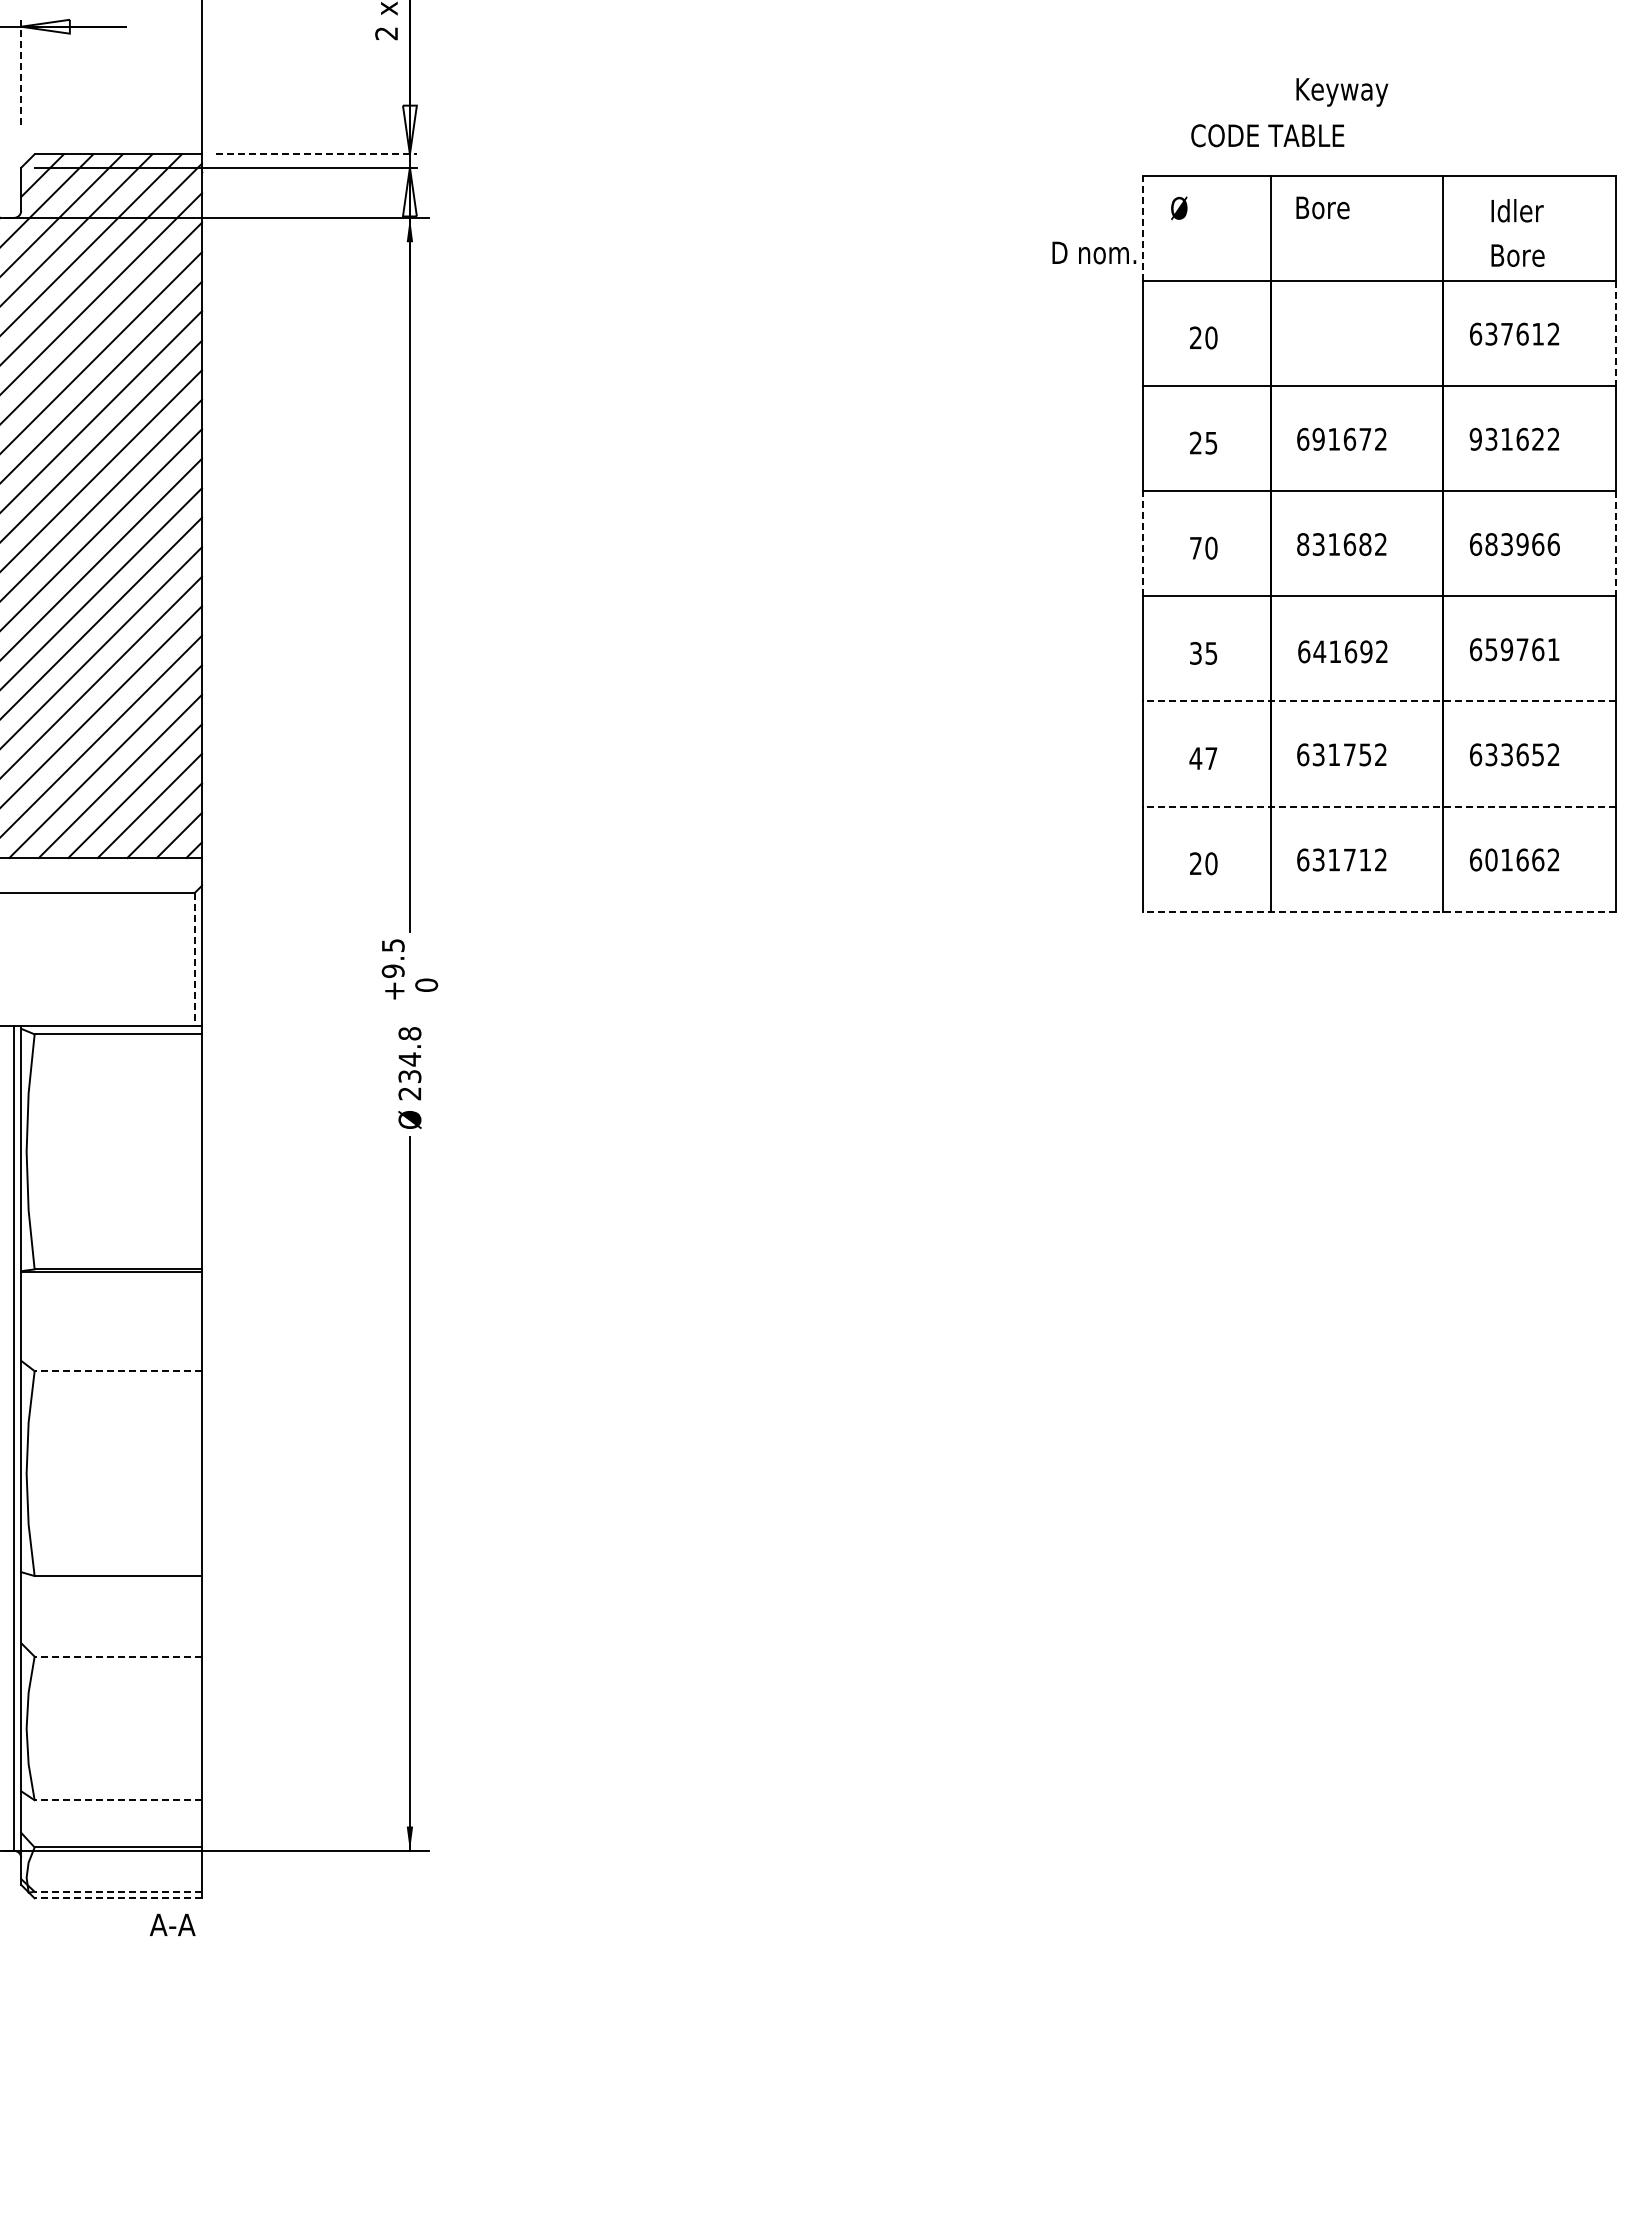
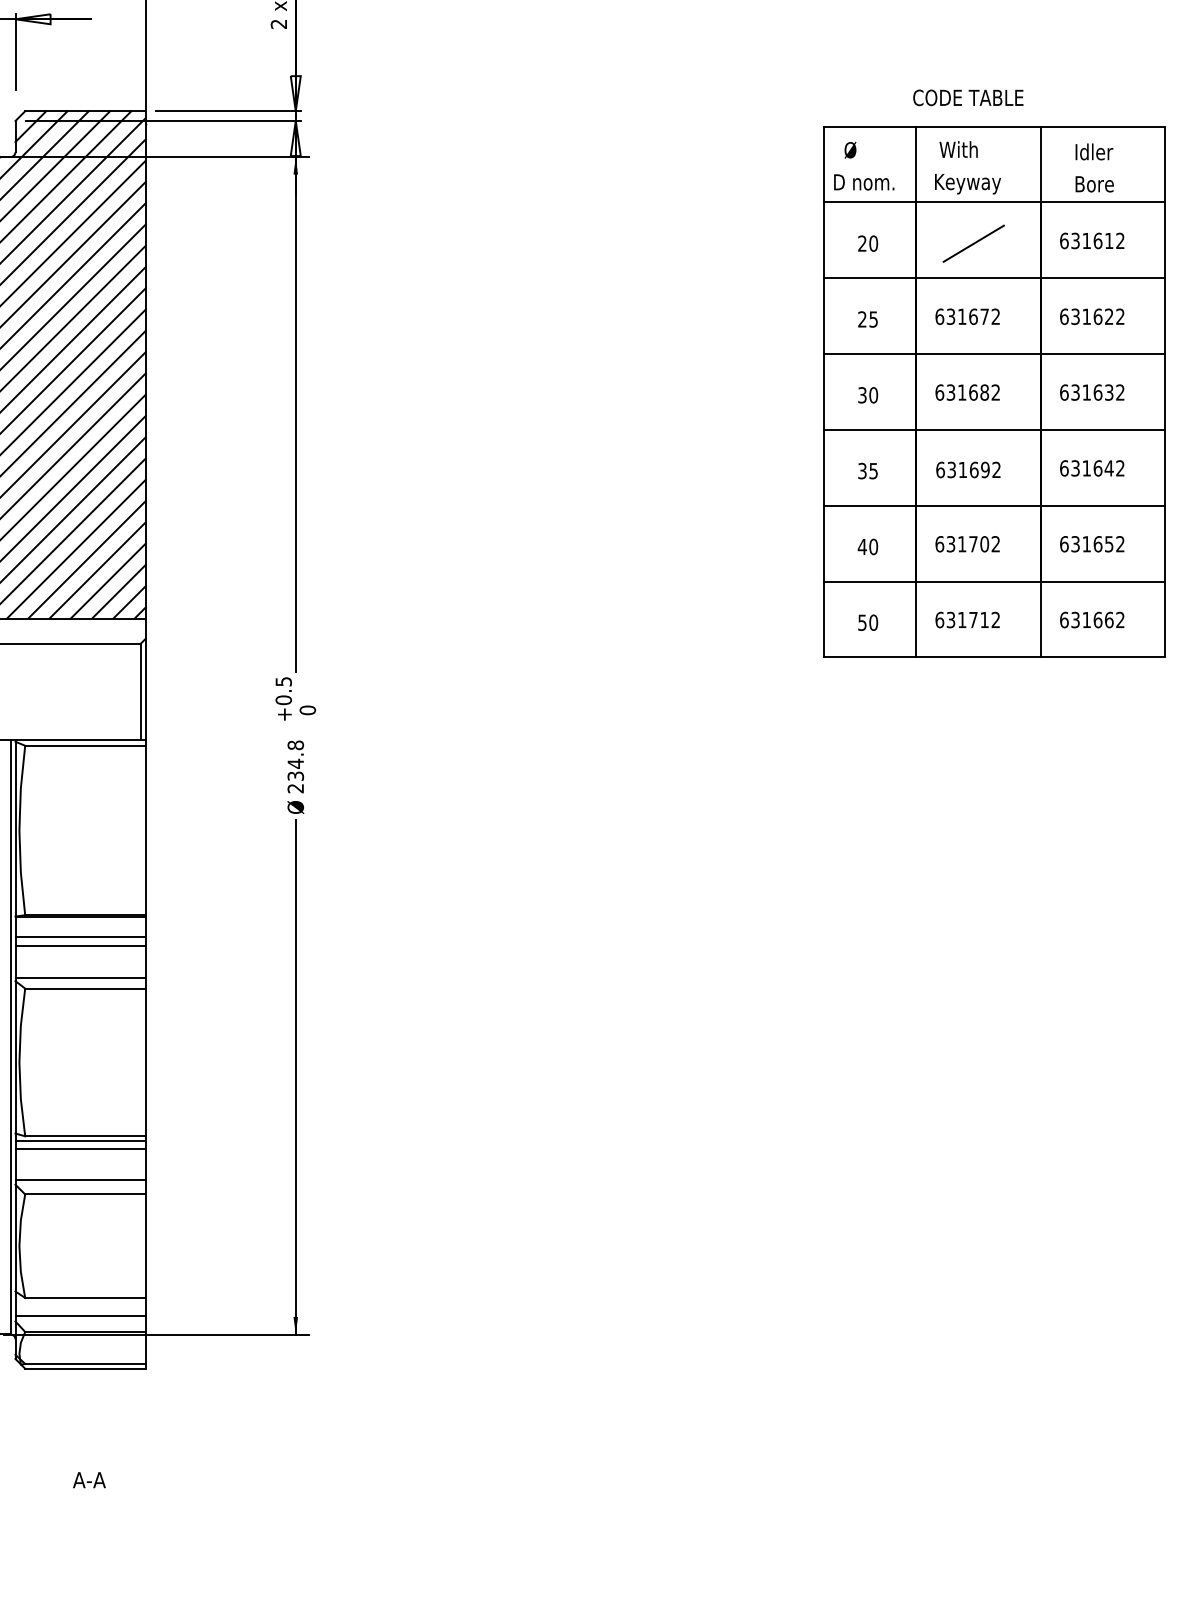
line: (21, 72) -> (15, 52), dashed -> solid
text: (1342, 92) -> (968, 184), moved
text: (1267, 135) -> (968, 97), moved
line: (316, 154) -> (228, 111), dashed -> solid
text: (1325, 207) -> (955, 149), Bore -> With
line: (1142, 228) -> (823, 164), dashed -> solid
text: (1094, 252) -> (864, 182), moved
line: (1616, 333) -> (1165, 240), dashed -> solid
text: (1506, 334) -> (1086, 241), 637612 -> 631612
line: (1350, 338) -> (973, 244), added
text: (1475, 438) -> (1064, 316), 931622 -> 631622
text: (1318, 439) -> (950, 316), 691672 -> 631672
line: (1142, 543) -> (823, 391), dashed -> solid
line: (1616, 543) -> (1165, 391), dashed -> solid
text: (1303, 544) -> (940, 392), 831682 -> 631682
text: (1522, 544) -> (1097, 392), 683966 -> 631632
text: (1195, 547) -> (862, 394), 70 -> 30
text: (1522, 649) -> (1097, 468), 659761 -> 631642
text: (1319, 651) -> (951, 469), 641692 -> 631692
line: (1379, 701) -> (994, 505), dashed -> solid
text: (1365, 754) -> (984, 543), 631752 -> 631702
text: (1506, 754) -> (1086, 543), 633652 -> 631652
text: (1211, 758) -> (873, 546), 47 -> 40
line: (1379, 806) -> (994, 581), dashed -> solid
text: (1491, 859) -> (1075, 619), 601662 -> 631662
text: (1195, 863) -> (862, 622), 20 -> 50
line: (1379, 911) -> (994, 657), dashed -> solid
line: (195, 959) -> (141, 691), dashed -> solid
text: (393, 971) -> (283, 700), +9.5 -> +0.5
line: (111, 1299) -> (80, 936), added
line: (111, 1312) -> (80, 946), added
line: (111, 1355) -> (80, 977), added
line: (118, 1371) -> (85, 988), dashed -> solid
line: (111, 1582) -> (80, 1140), added
line: (111, 1592) -> (80, 1148), added
line: (111, 1636) -> (80, 1179), added
line: (118, 1656) -> (85, 1194), dashed -> solid
line: (118, 1800) -> (85, 1298), dashed -> solid
line: (111, 1825) -> (80, 1316), added
line: (118, 1891) -> (85, 1363), dashed -> solid
line: (118, 1898) -> (85, 1368), dashed -> solid
text: (172, 1924) -> (89, 1479), moved

